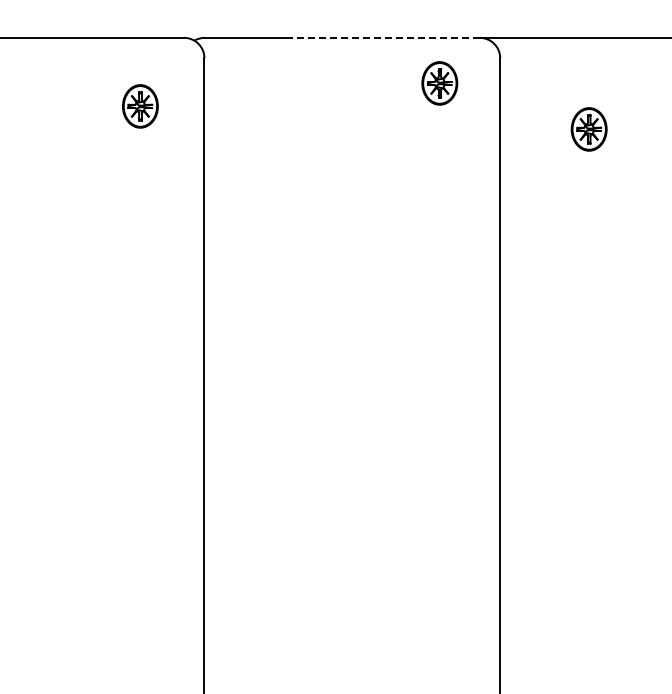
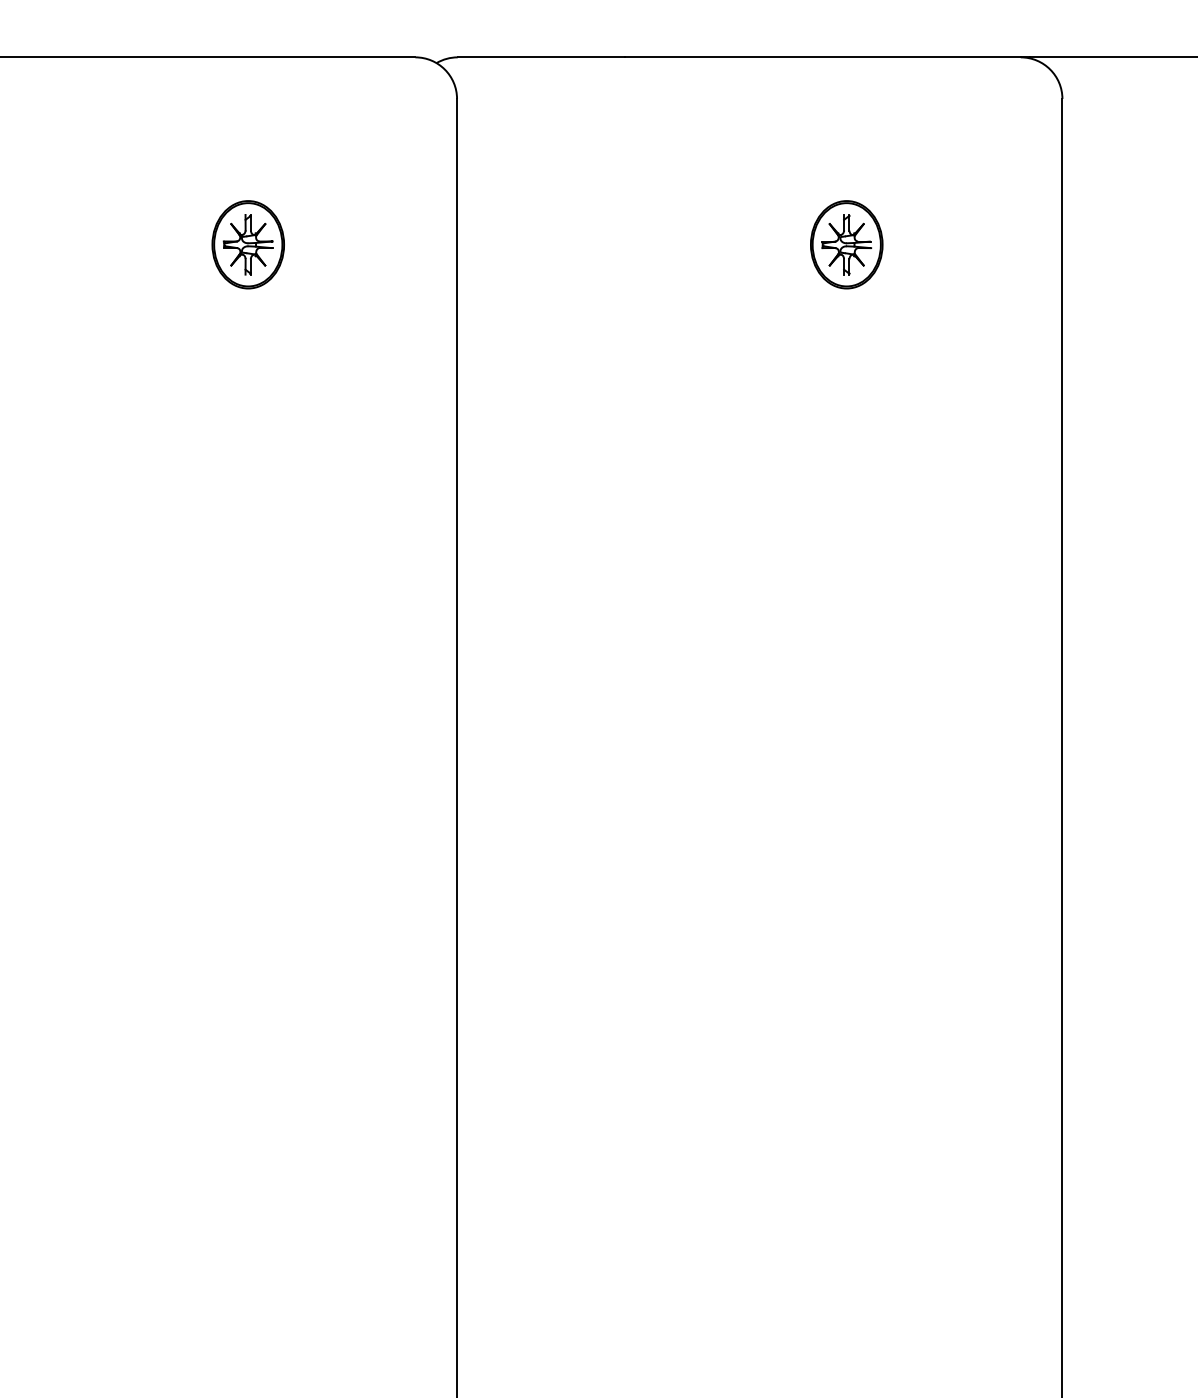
line: (383, 37) -> (823, 56), dashed -> solid
part: (439, 83) -> (846, 244), moved
part: (140, 106) -> (248, 244), moved

